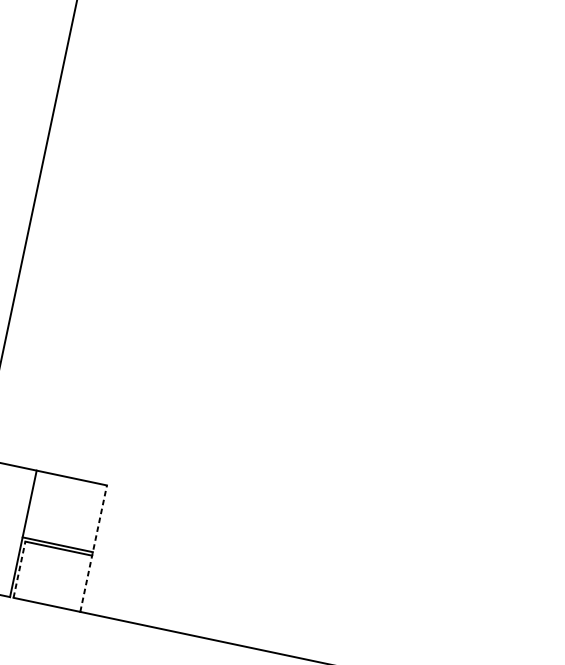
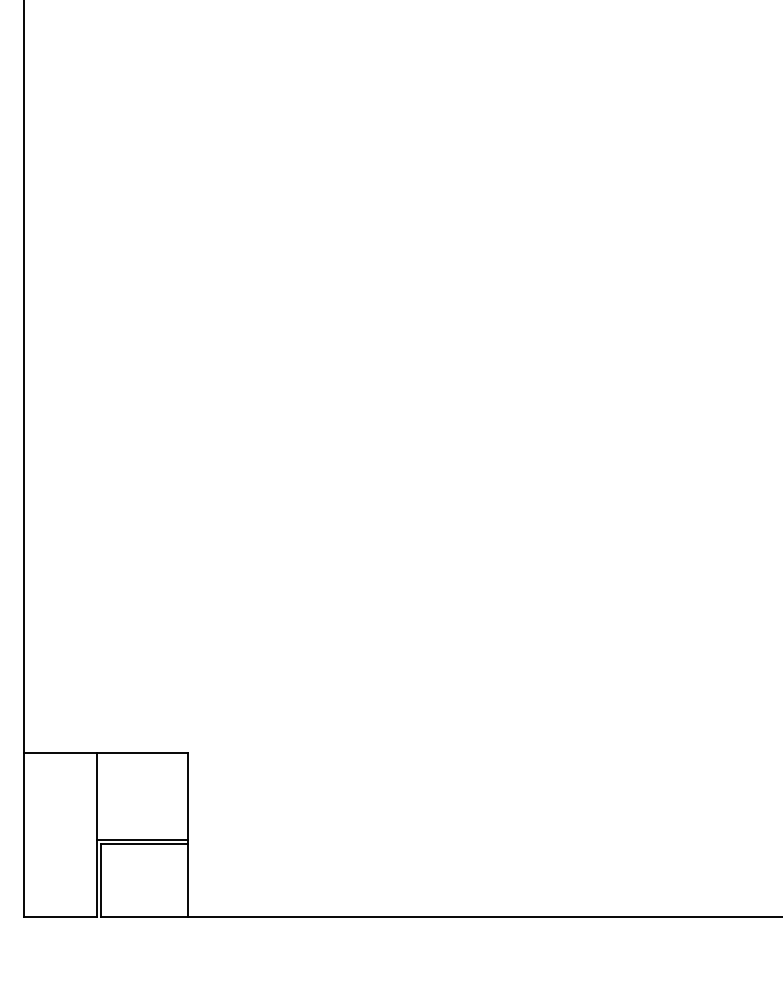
line: (93, 548) -> (188, 834), dashed -> solid
line: (19, 569) -> (101, 880), dashed -> solid

